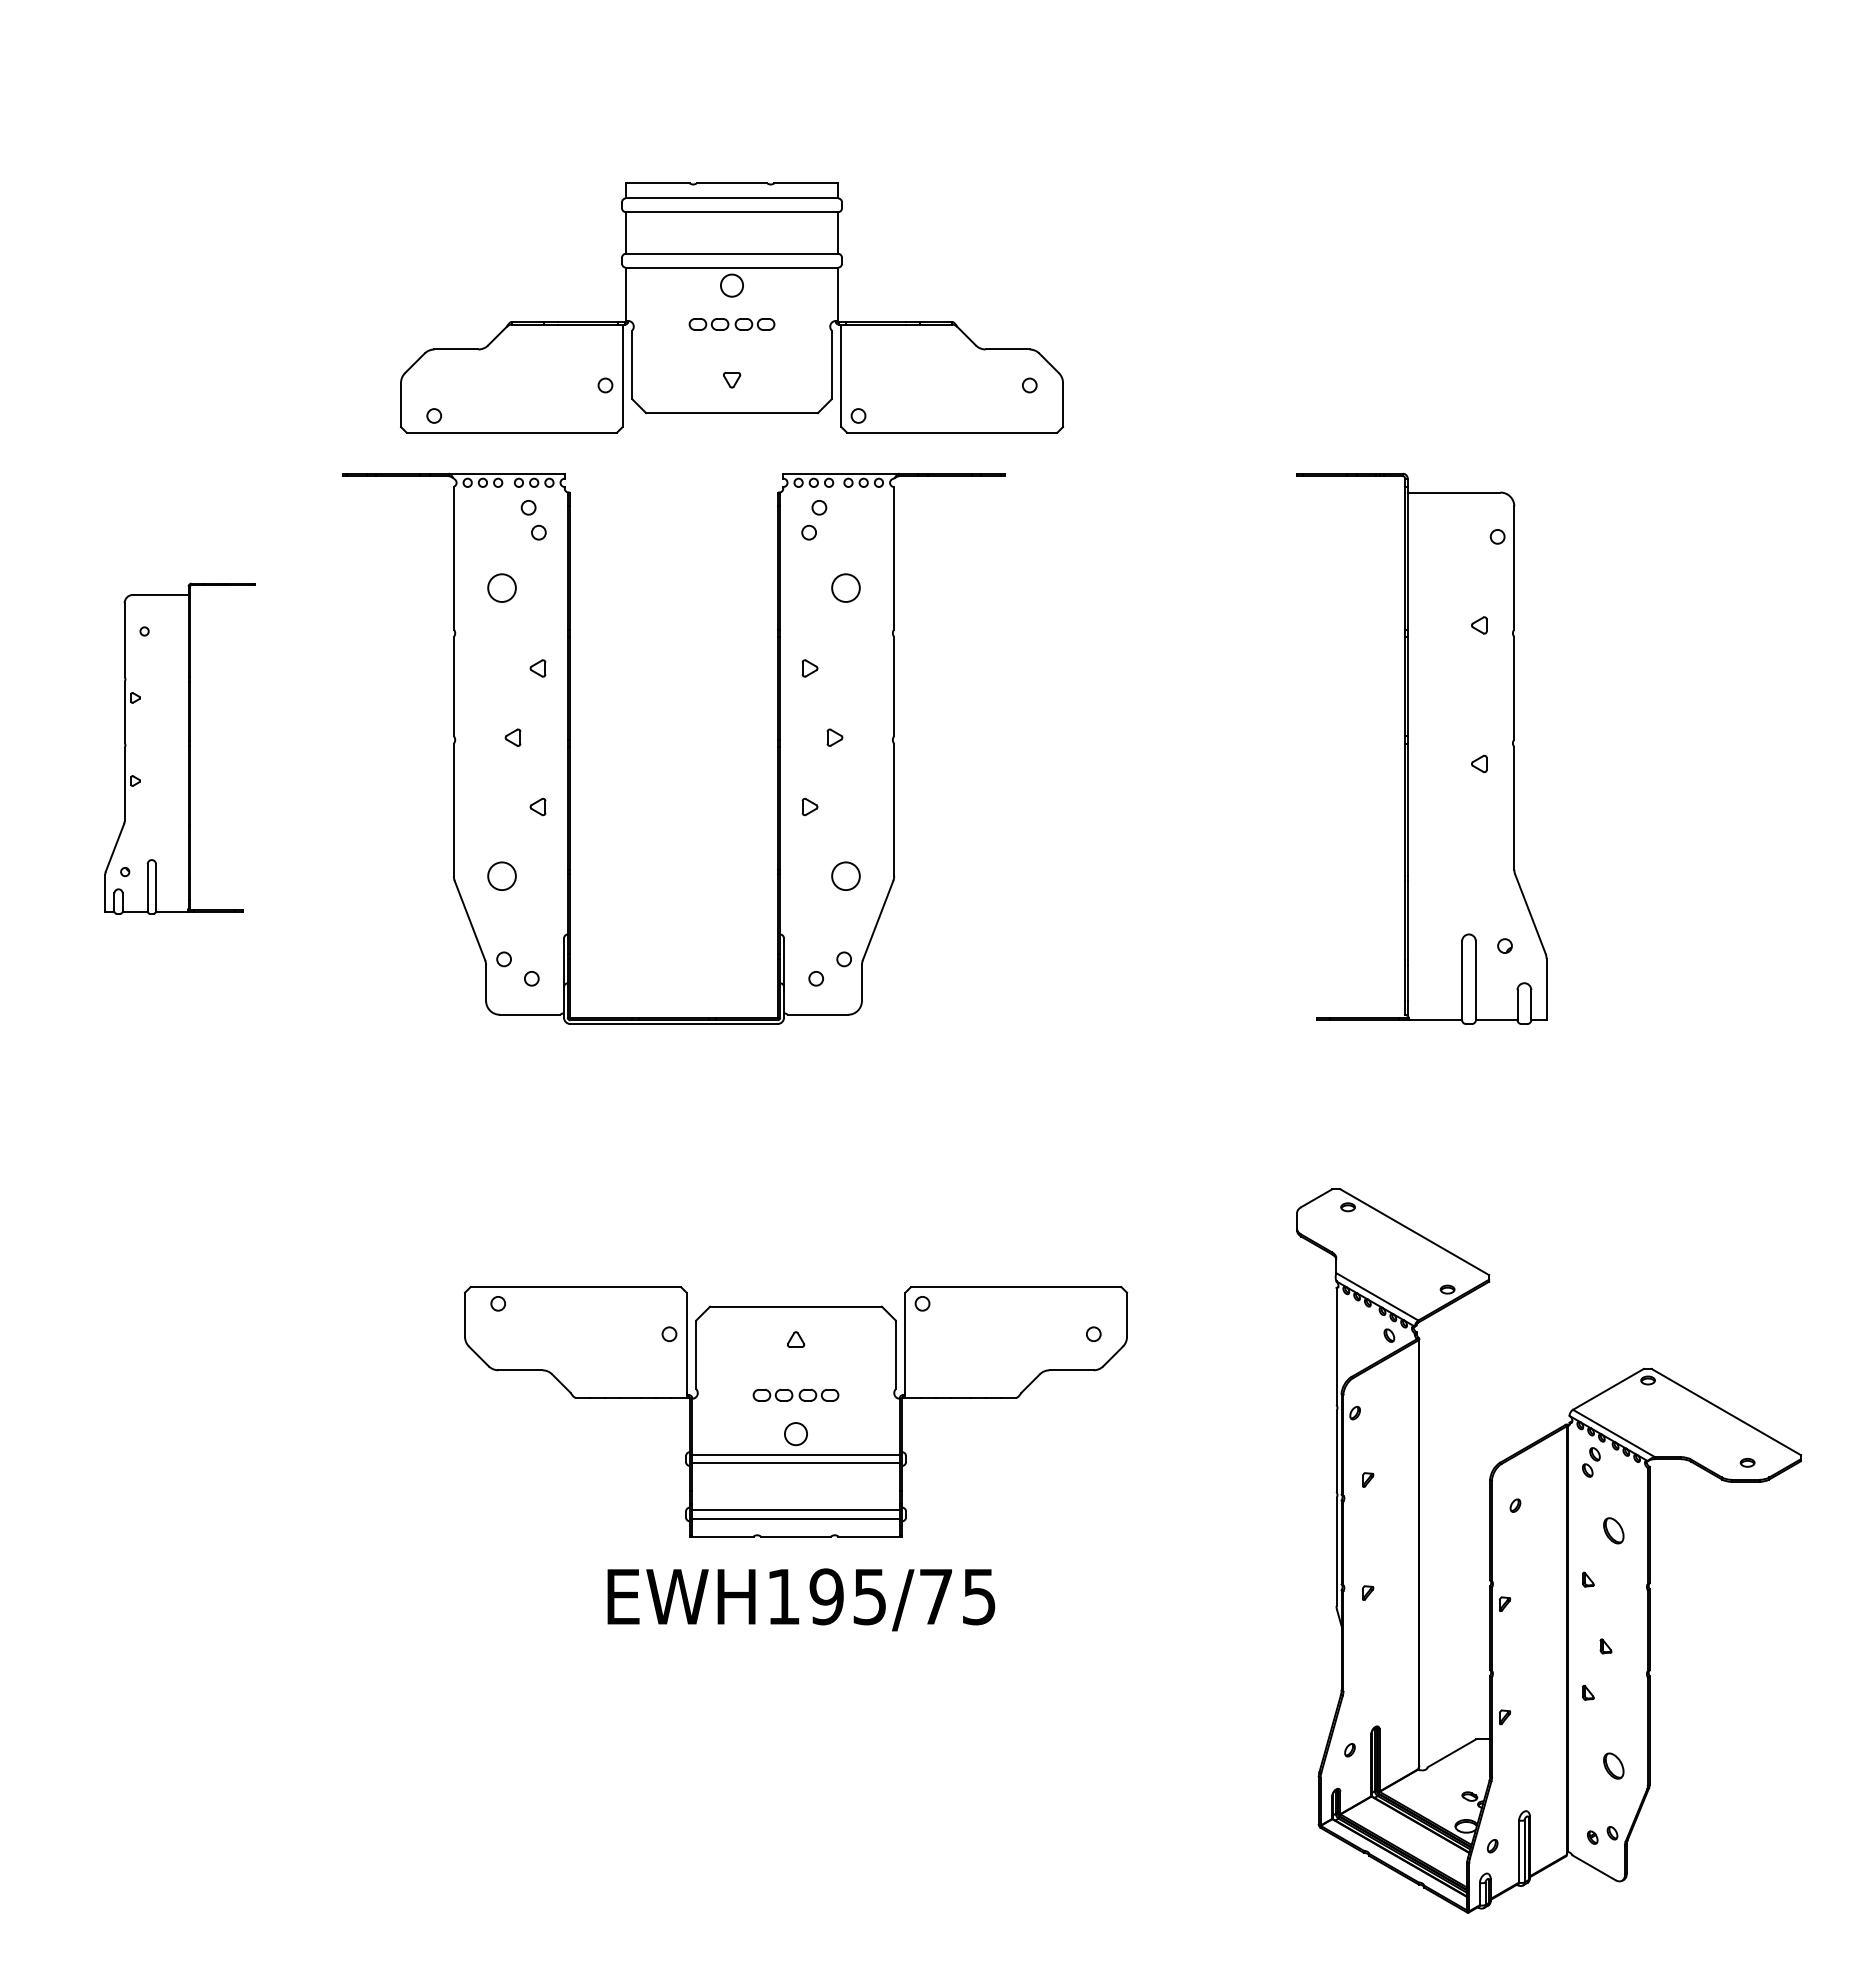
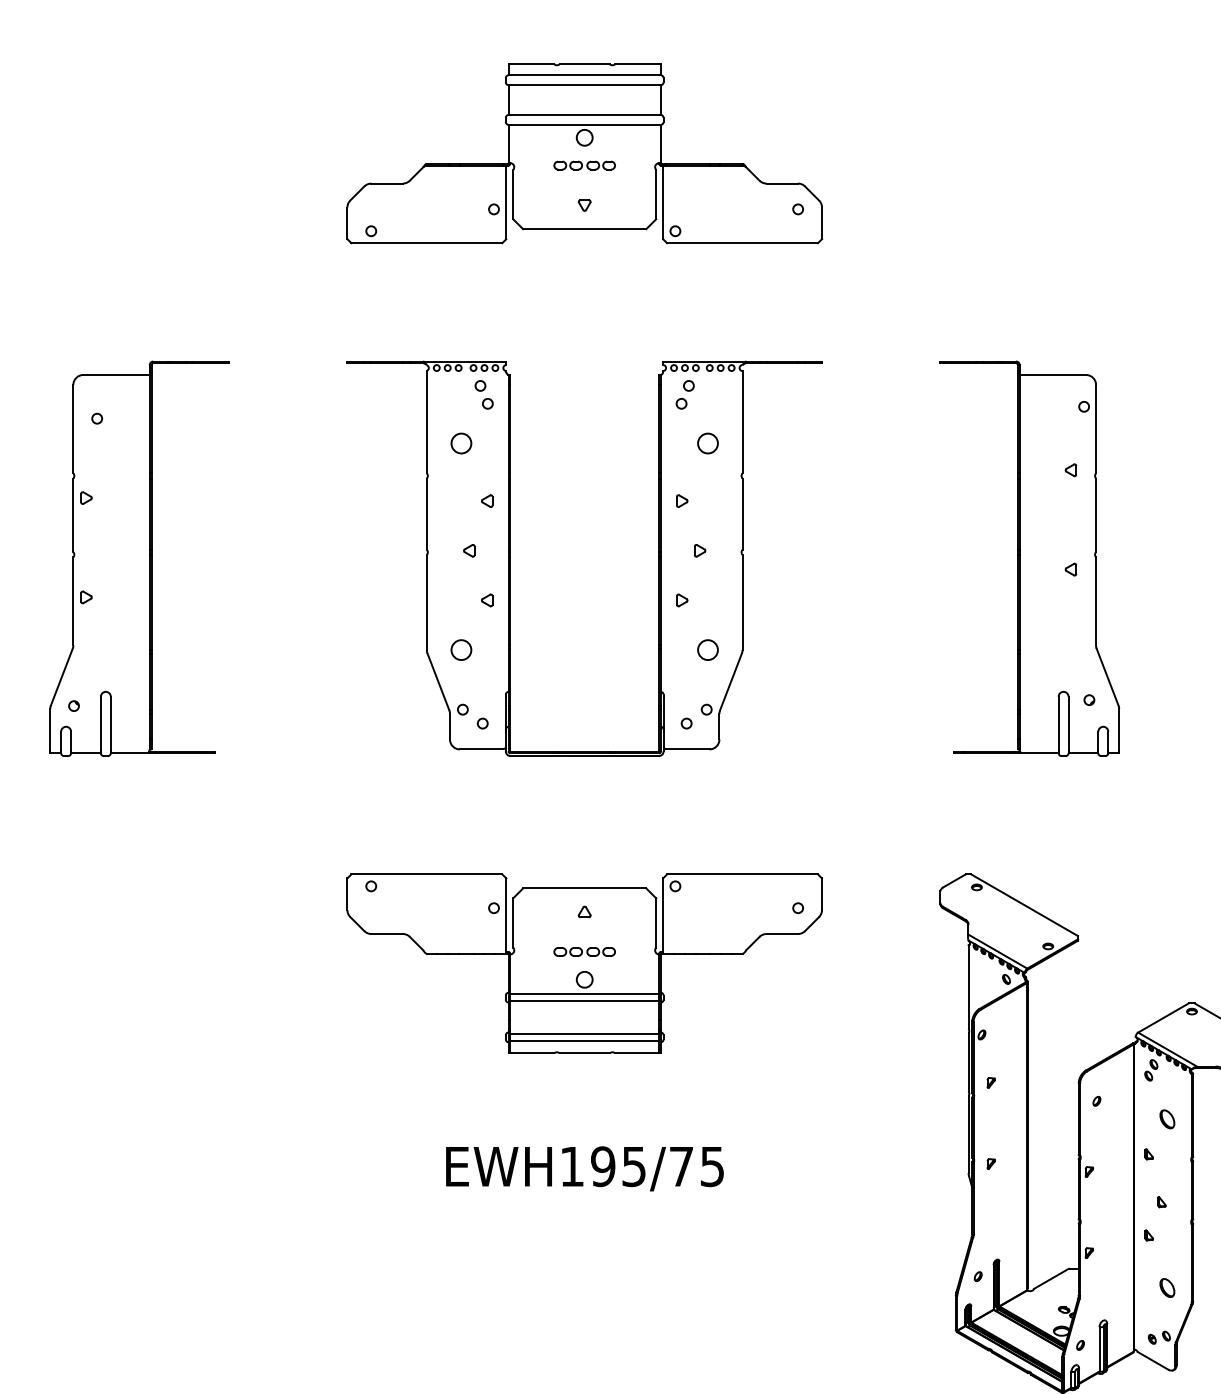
part: (731, 307) -> (584, 153), moved
part: (179, 748) -> (139, 558), size x1.67
part: (570, 748) -> (510, 558), moved
part: (796, 1411) -> (585, 963), moved

